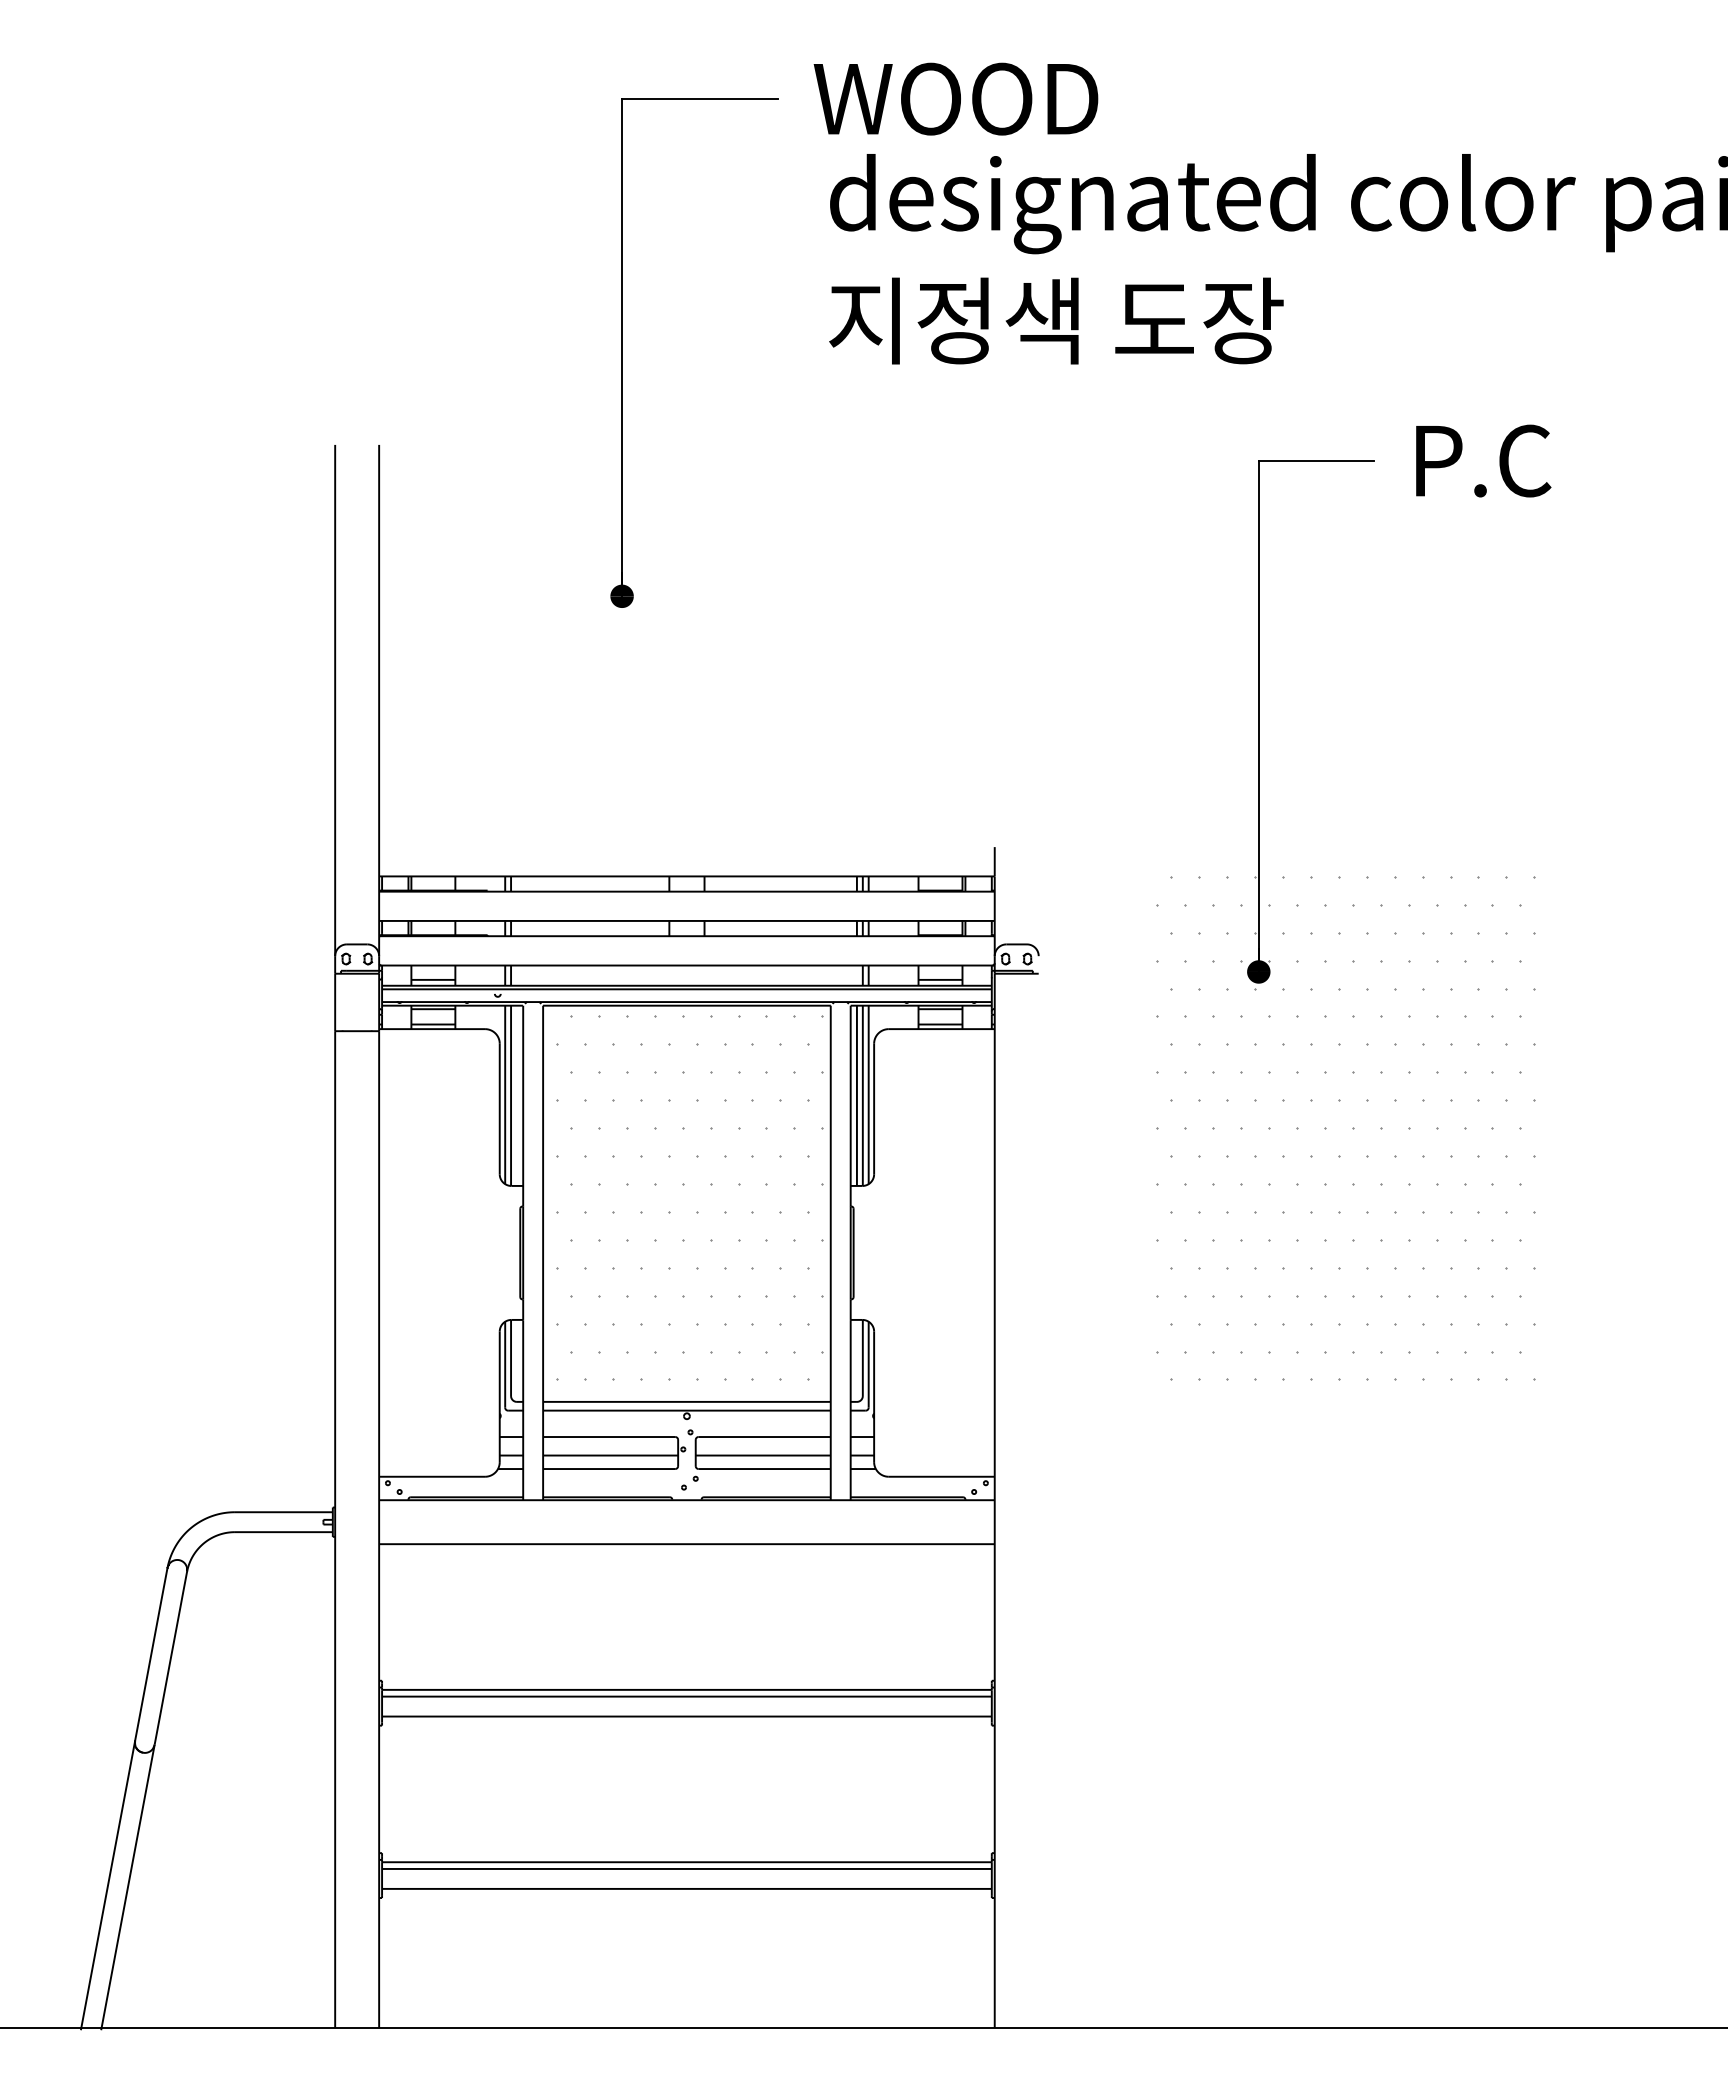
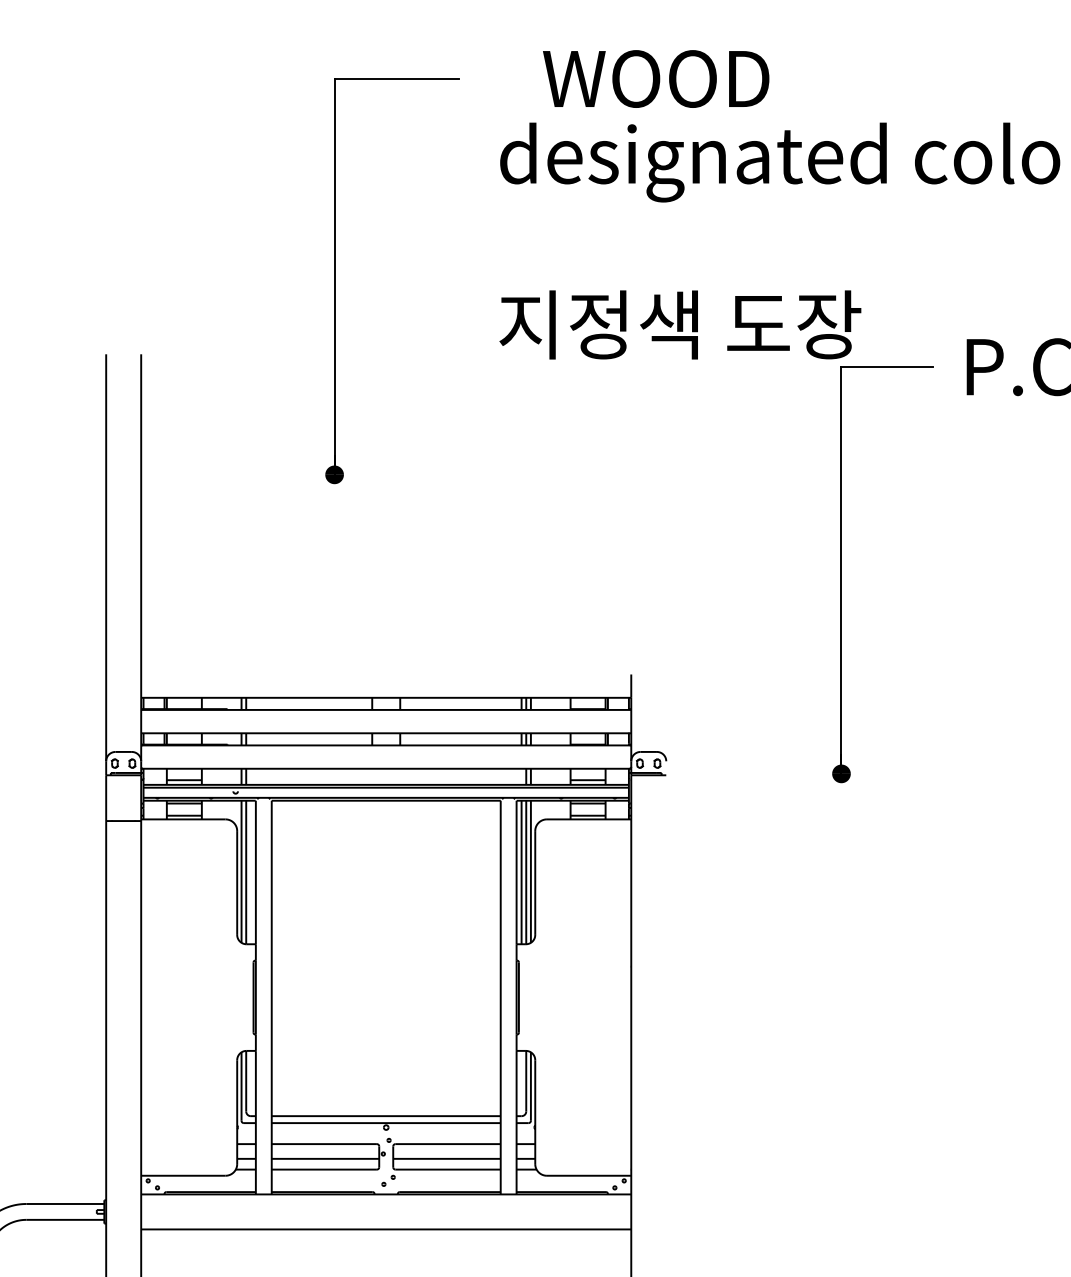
text: (955, 98) -> (655, 78), moved
text: (1056, 320) -> (680, 324), moved
hatch: (1345, 1127) -> (910, 897), removed
hatch: (689, 1197) -> (388, 953), removed

